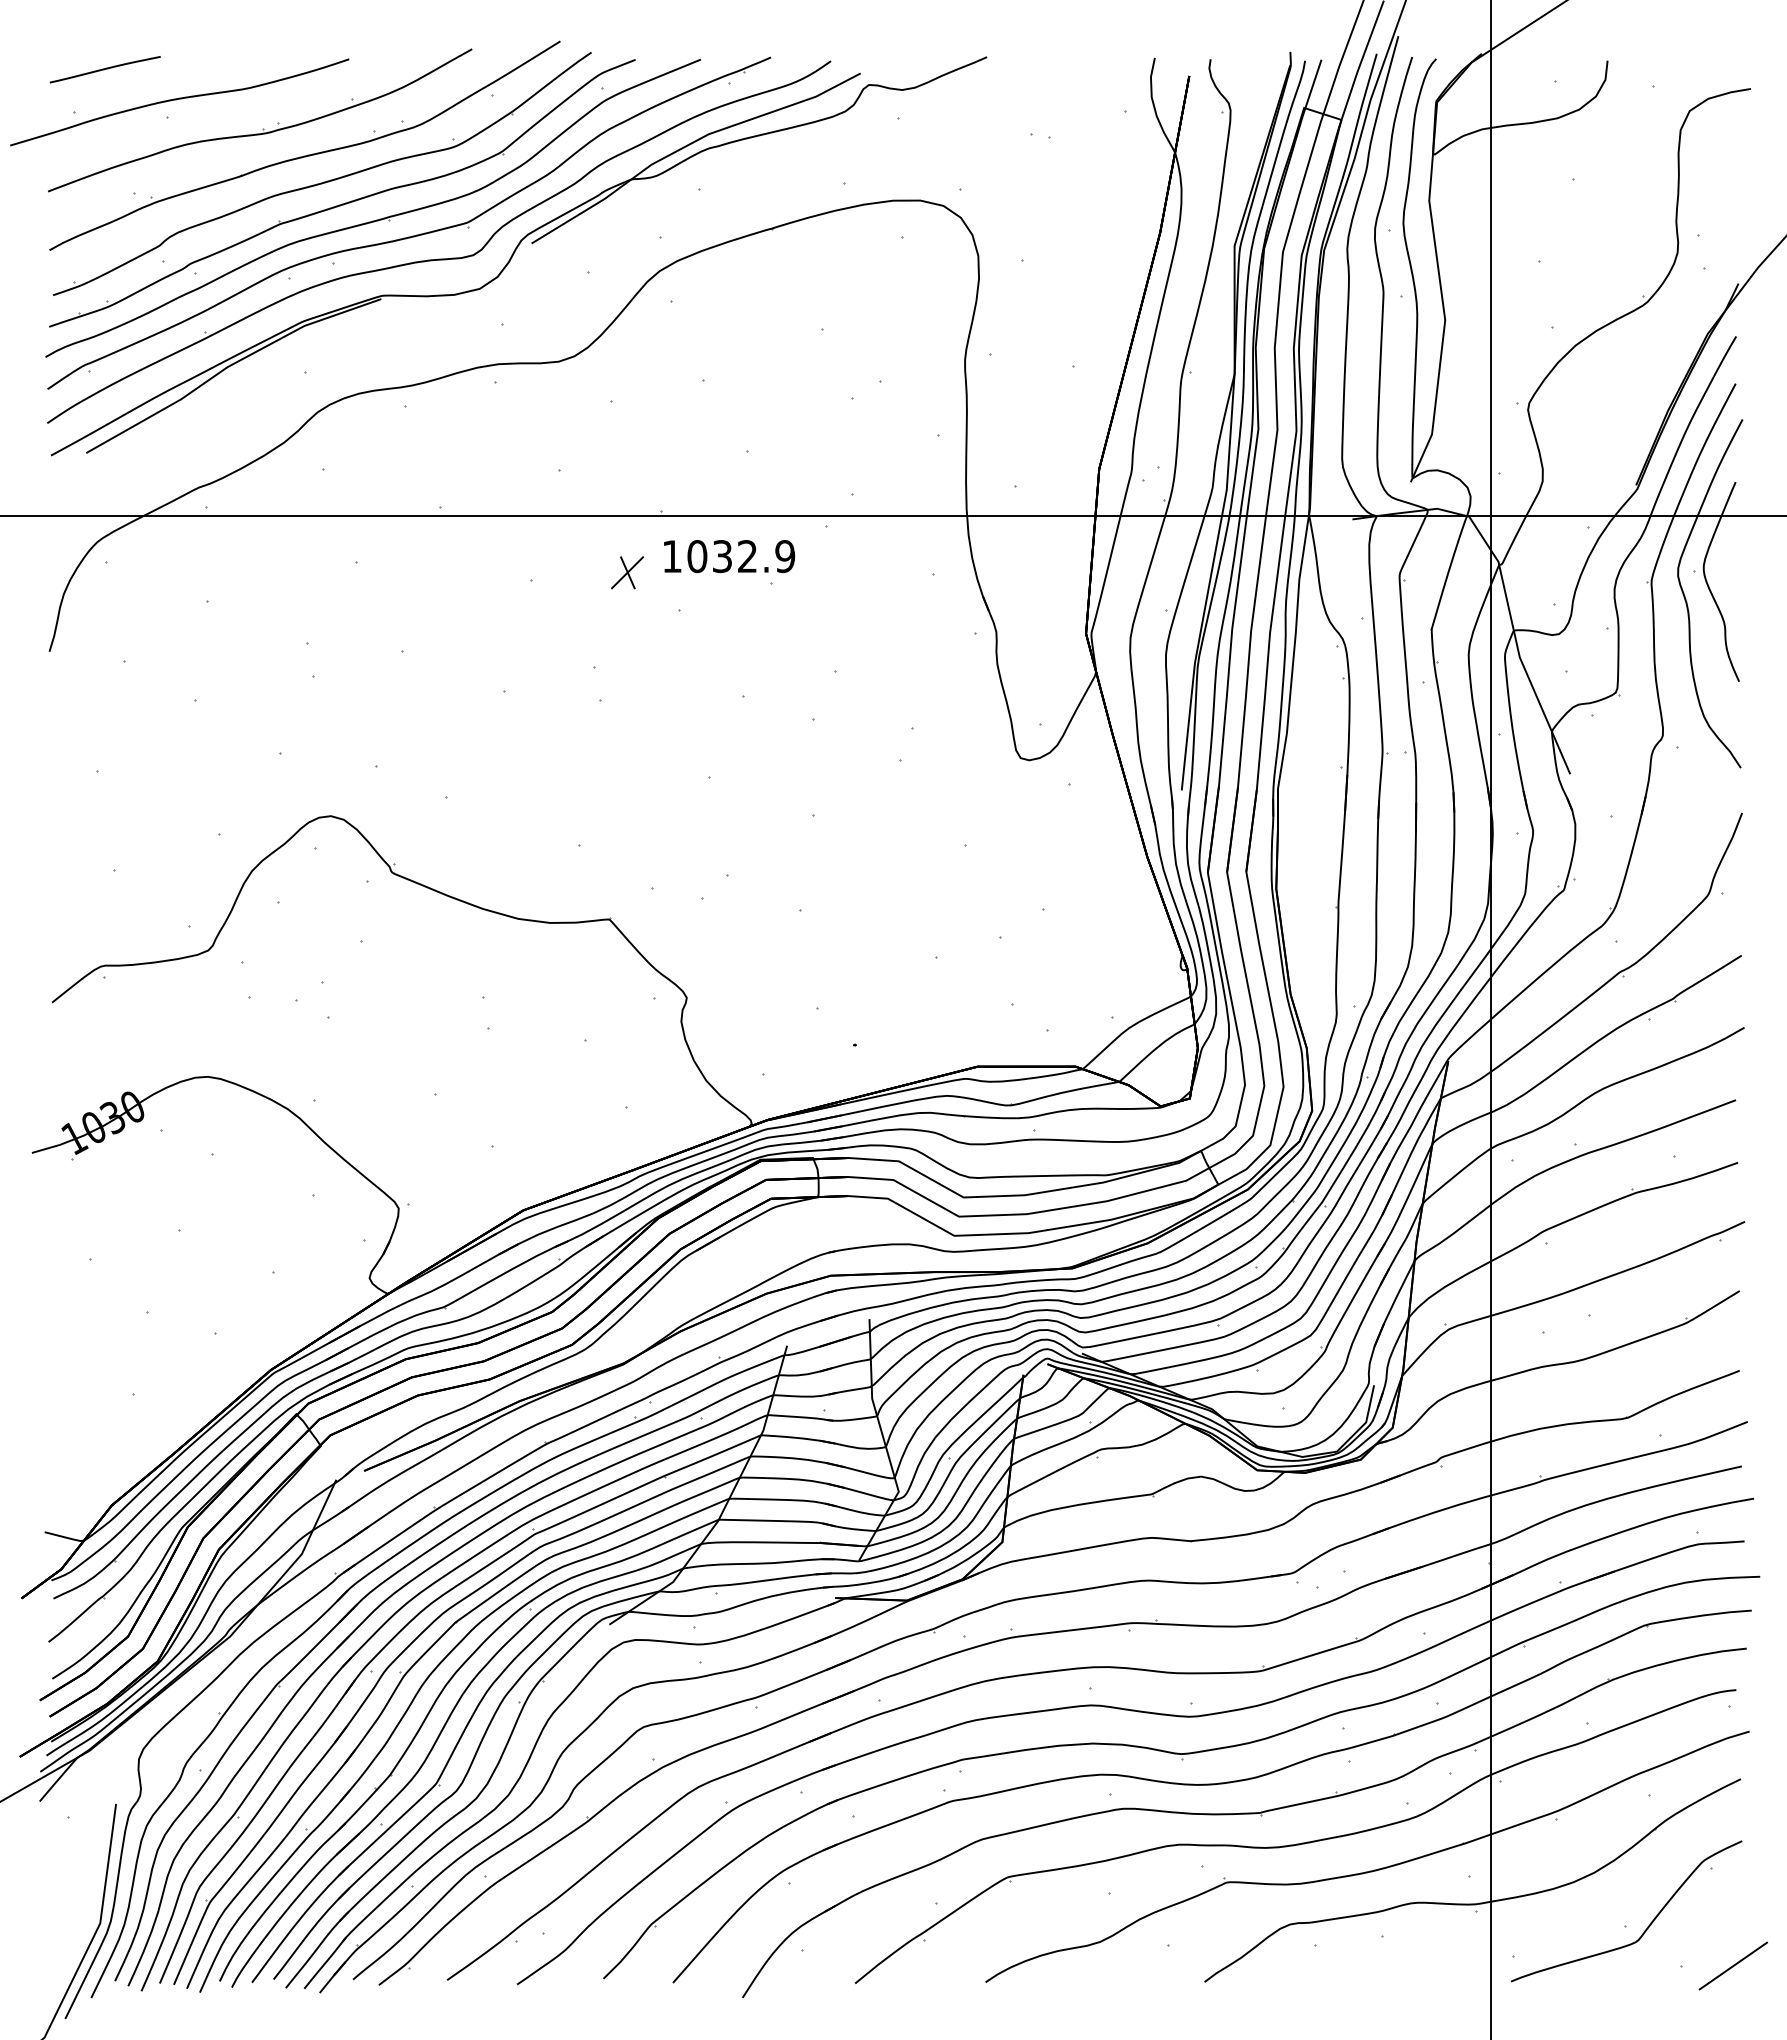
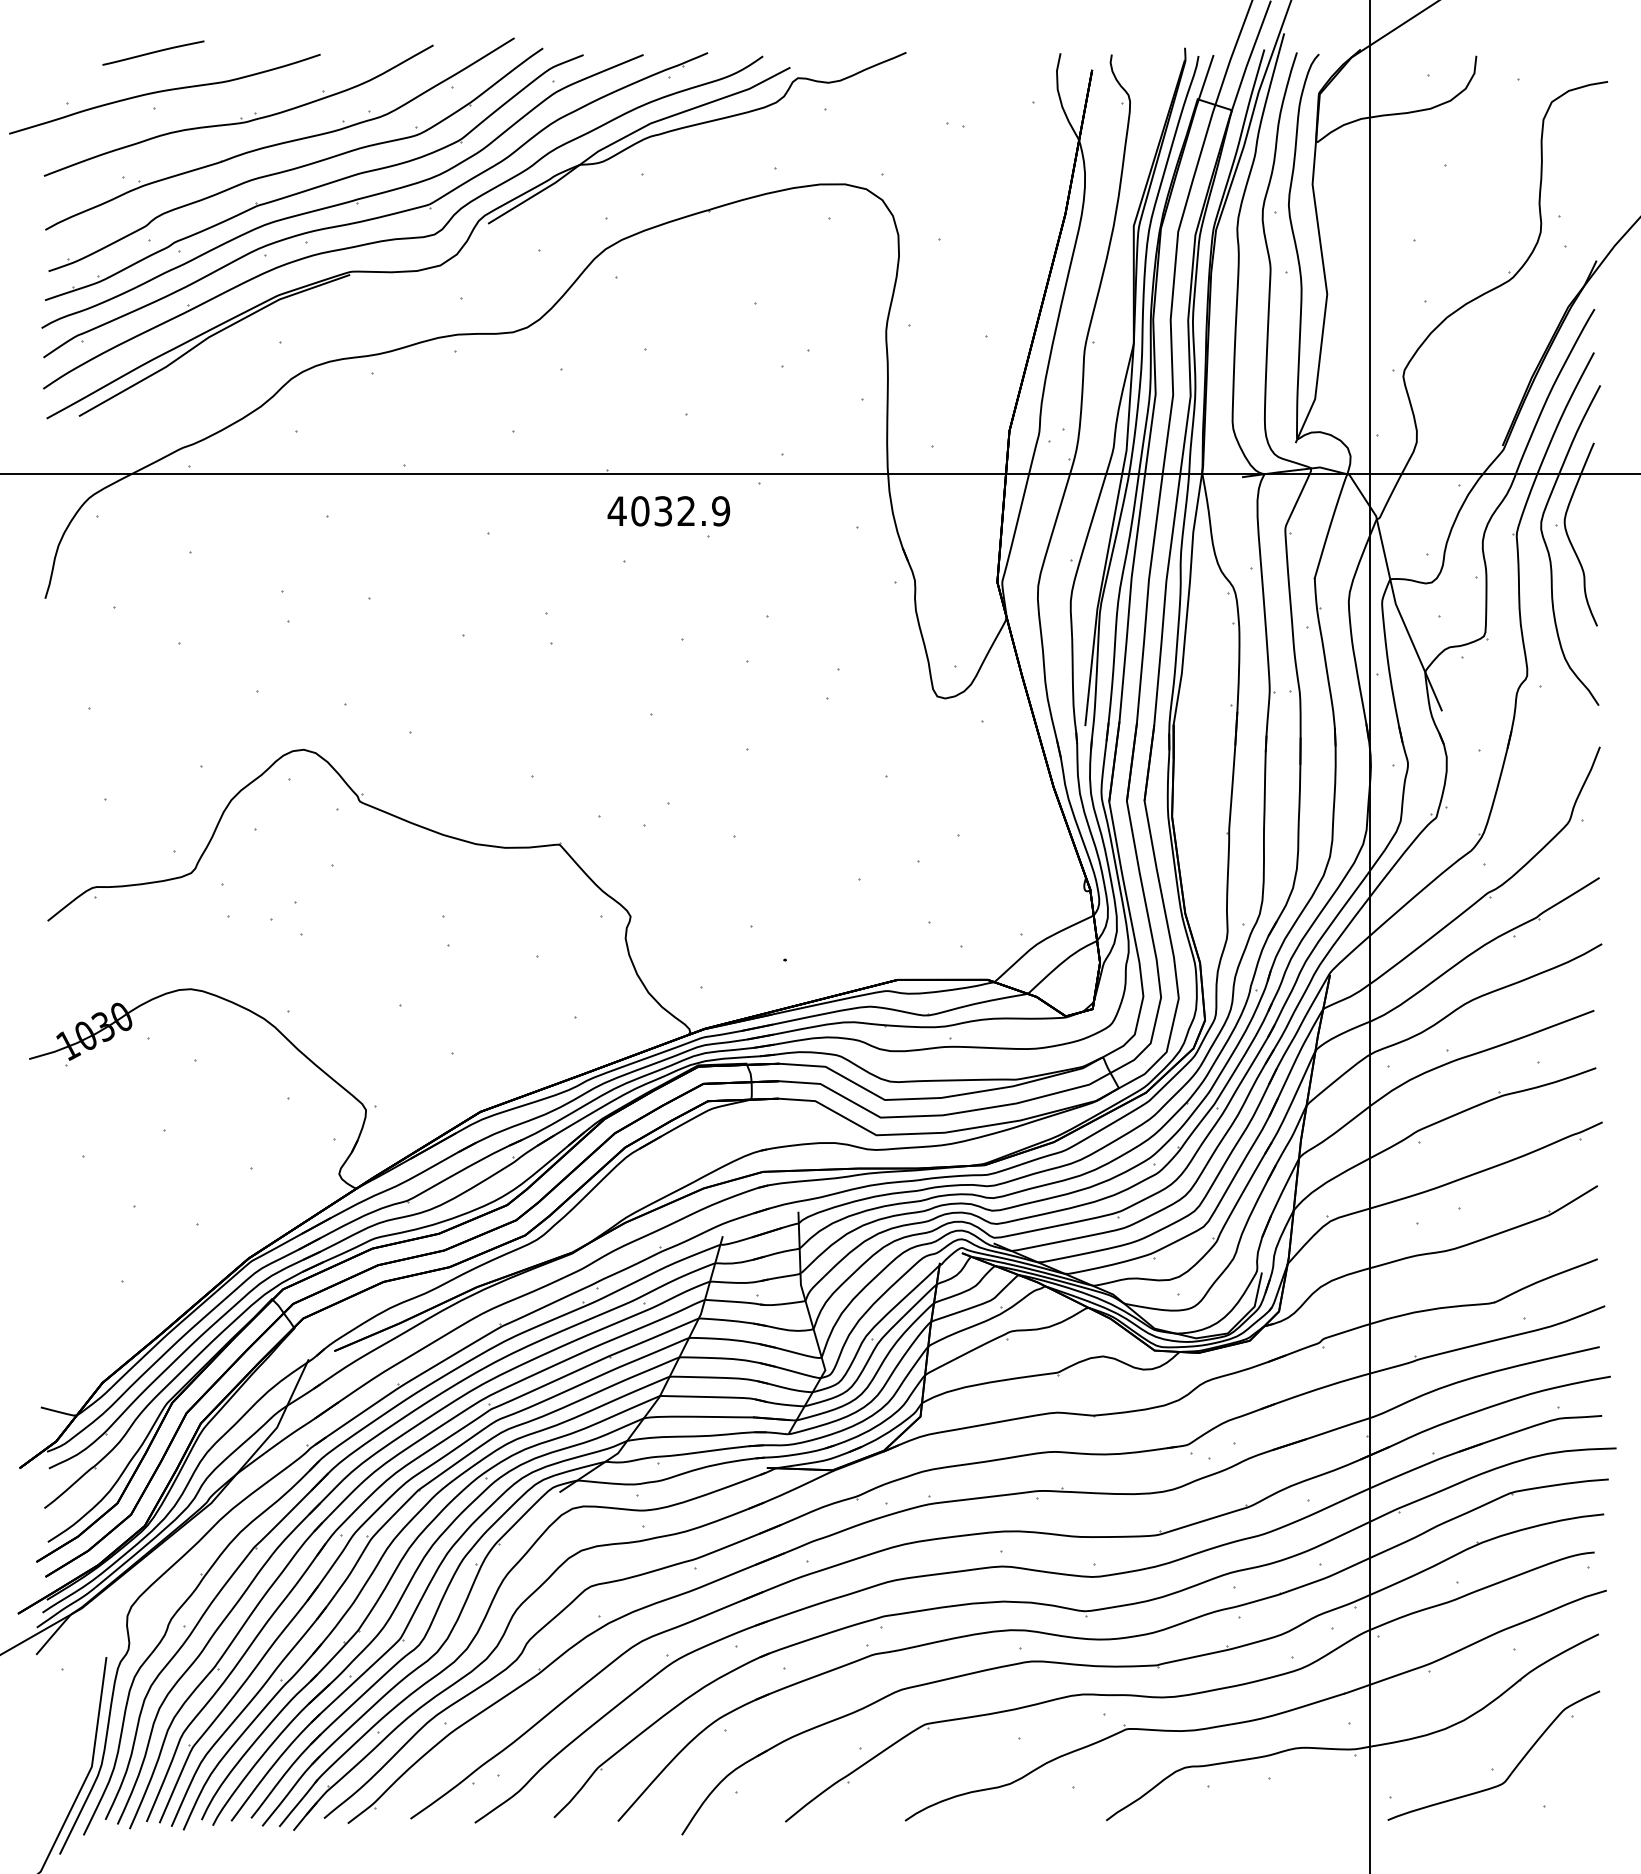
curve: (104, 69) -> (152, 52), moved
text: (671, 556) -> (616, 511), 1032.9 -> 4032.9
part: (627, 572) -> (576, 525), removed
line: (1733, 1965) -> (1592, 1805), removed

